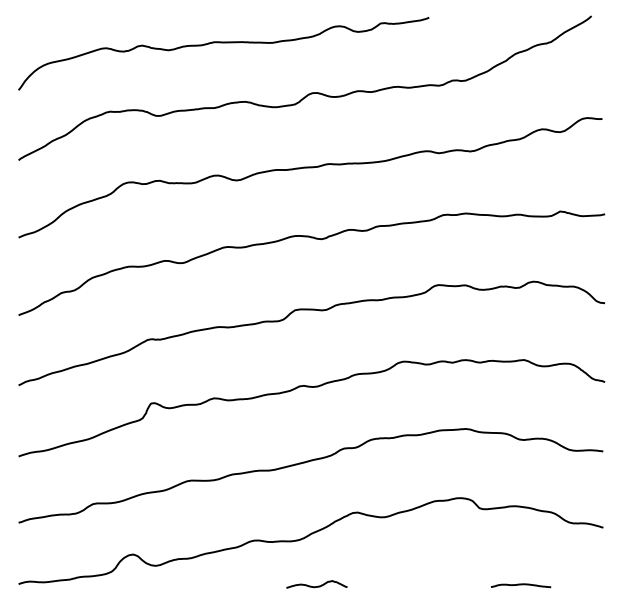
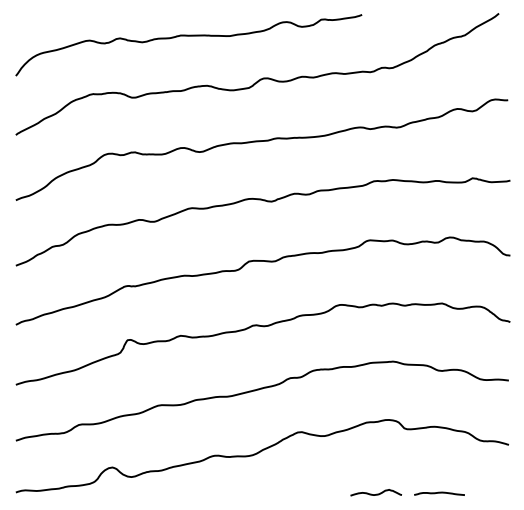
curve: (317, 585) -> (376, 493), moved

